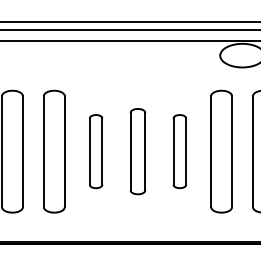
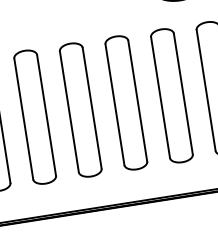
part: (95, 151) -> (34, 117), size x1.67
part: (137, 151) -> (80, 109), size x1.43
part: (179, 151) -> (125, 102), size x1.67

